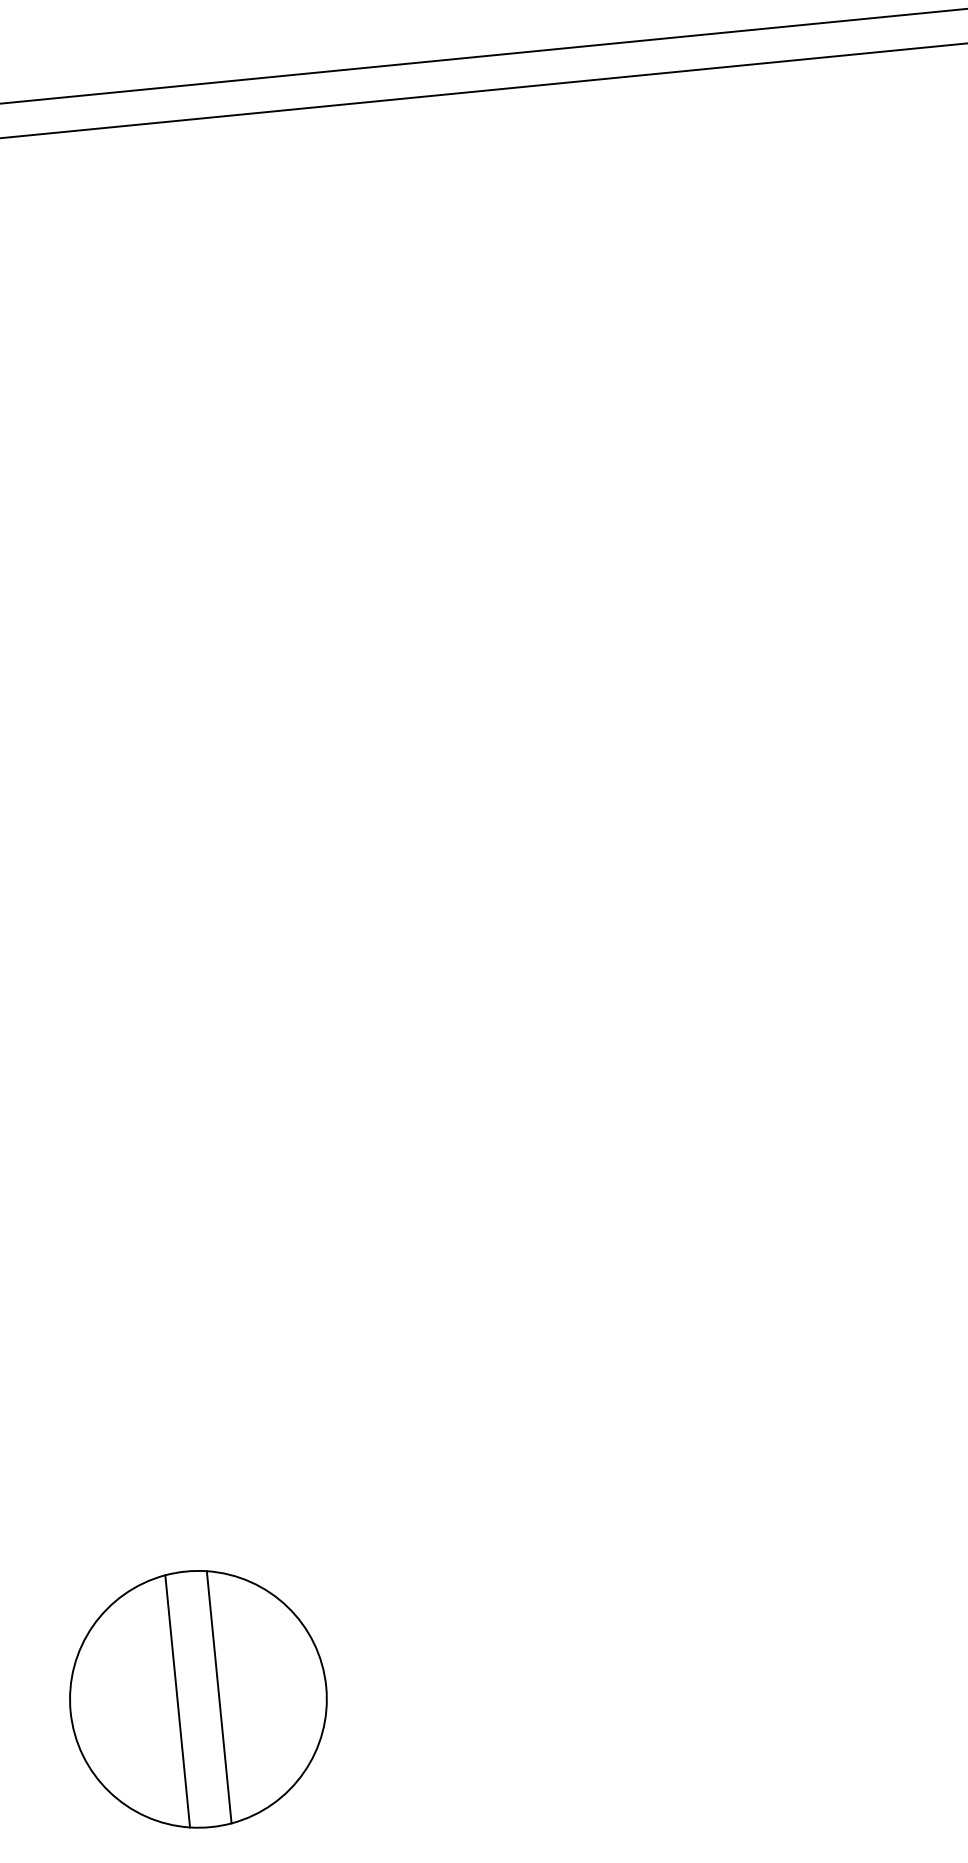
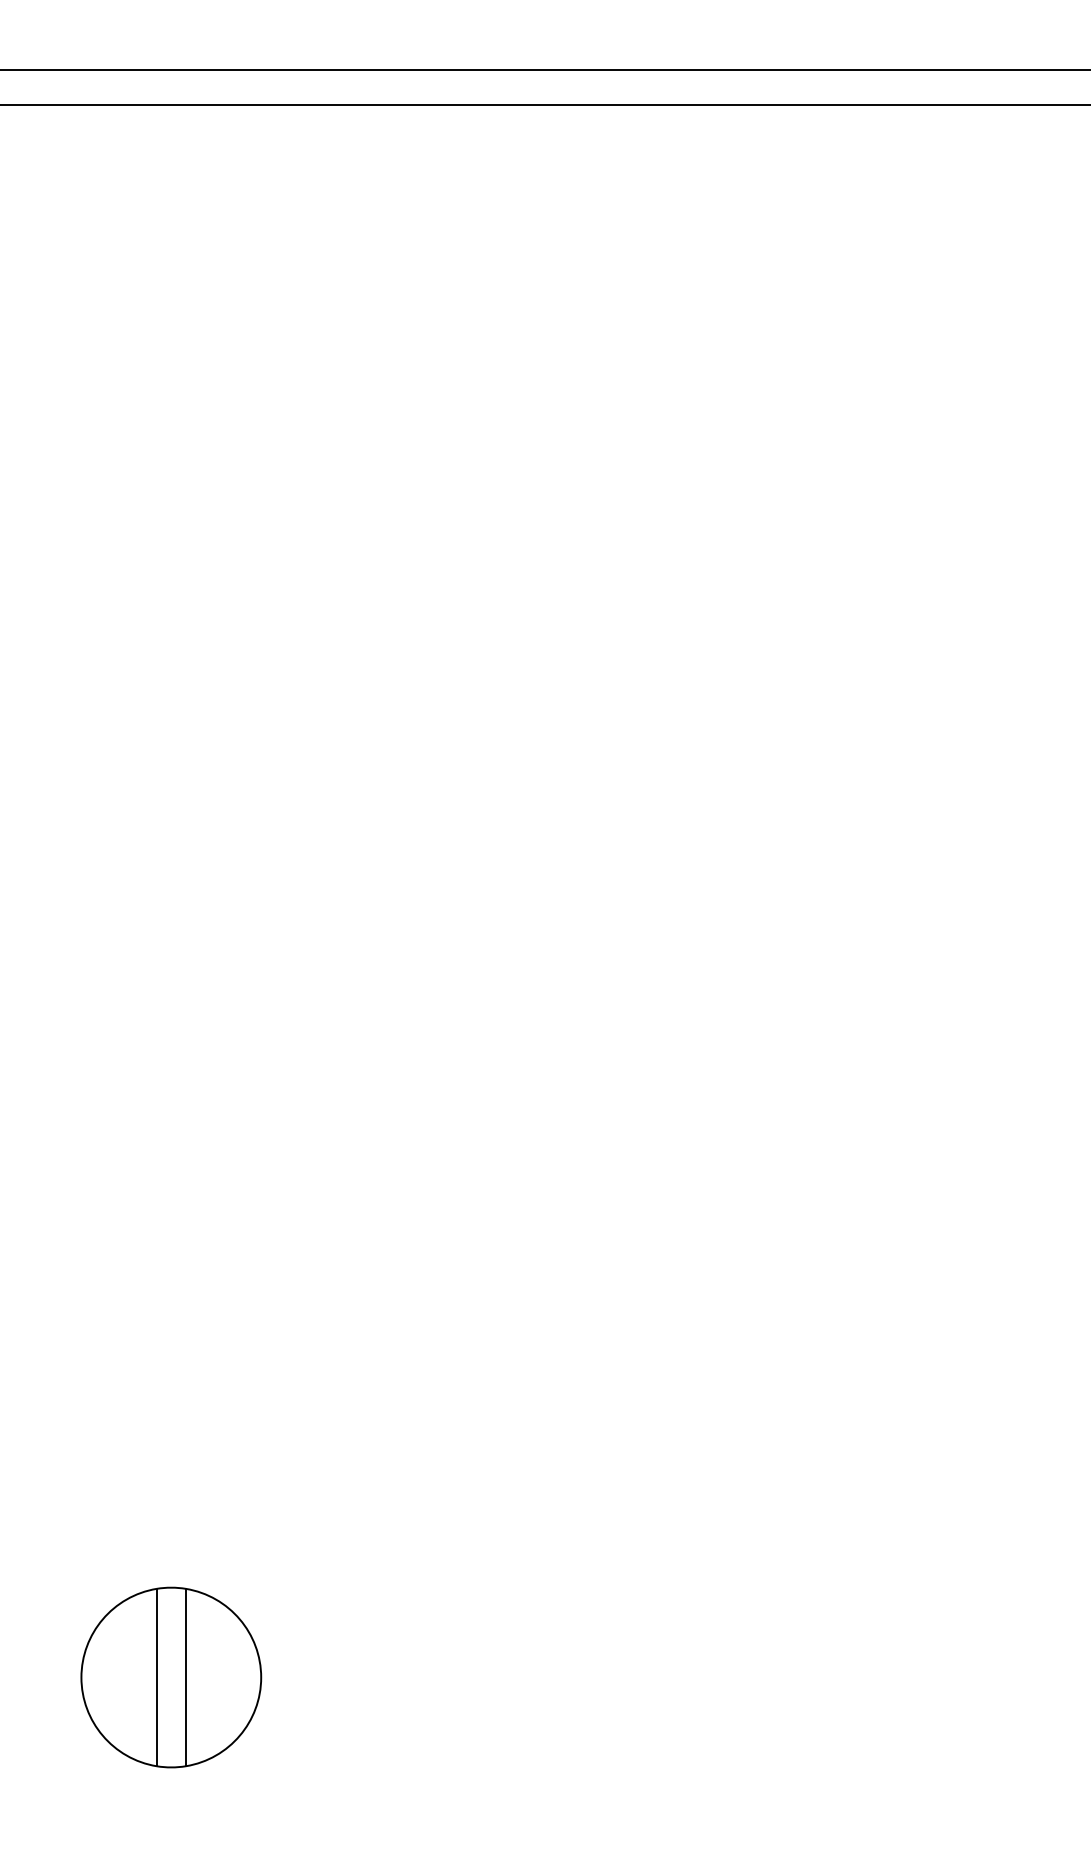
part: (198, 1699) -> (171, 1677), size x0.7

